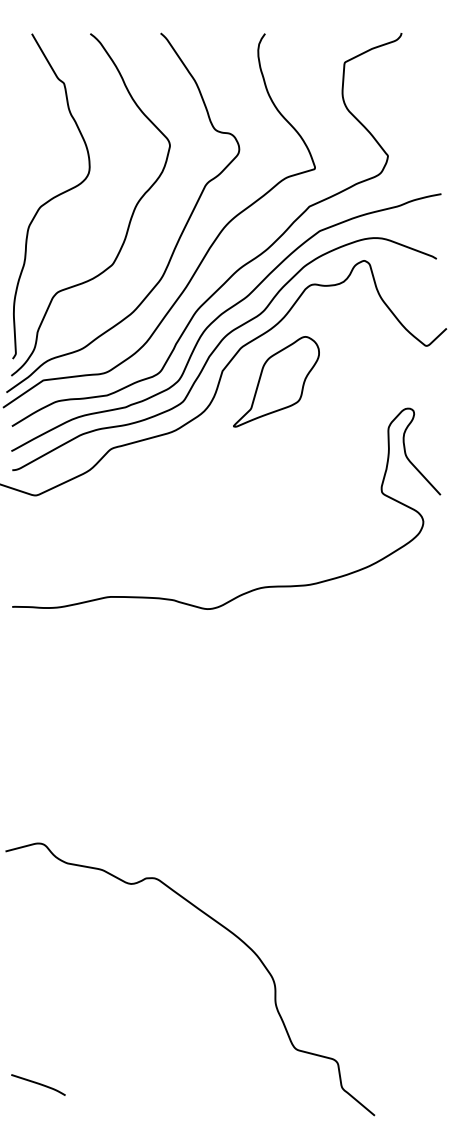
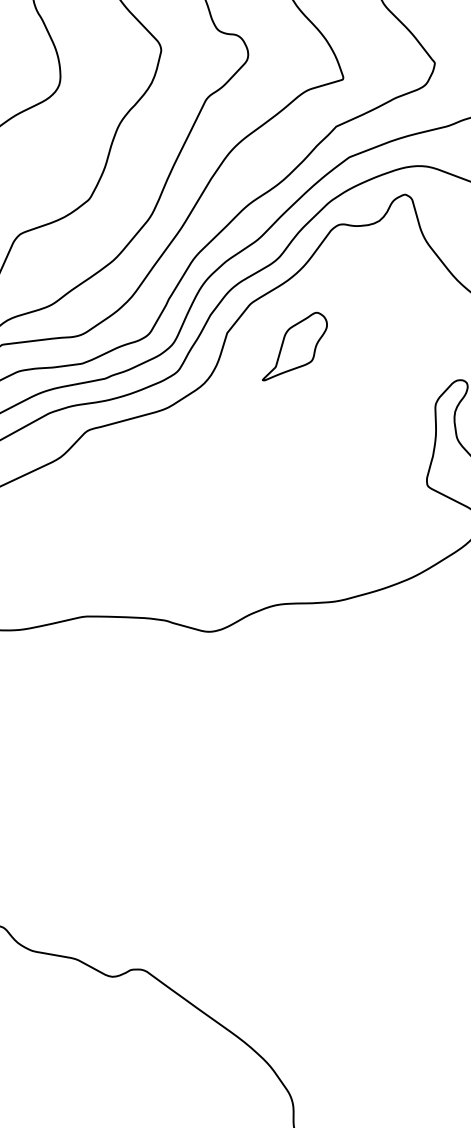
part: (276, 381) -> (294, 346), size x0.6

